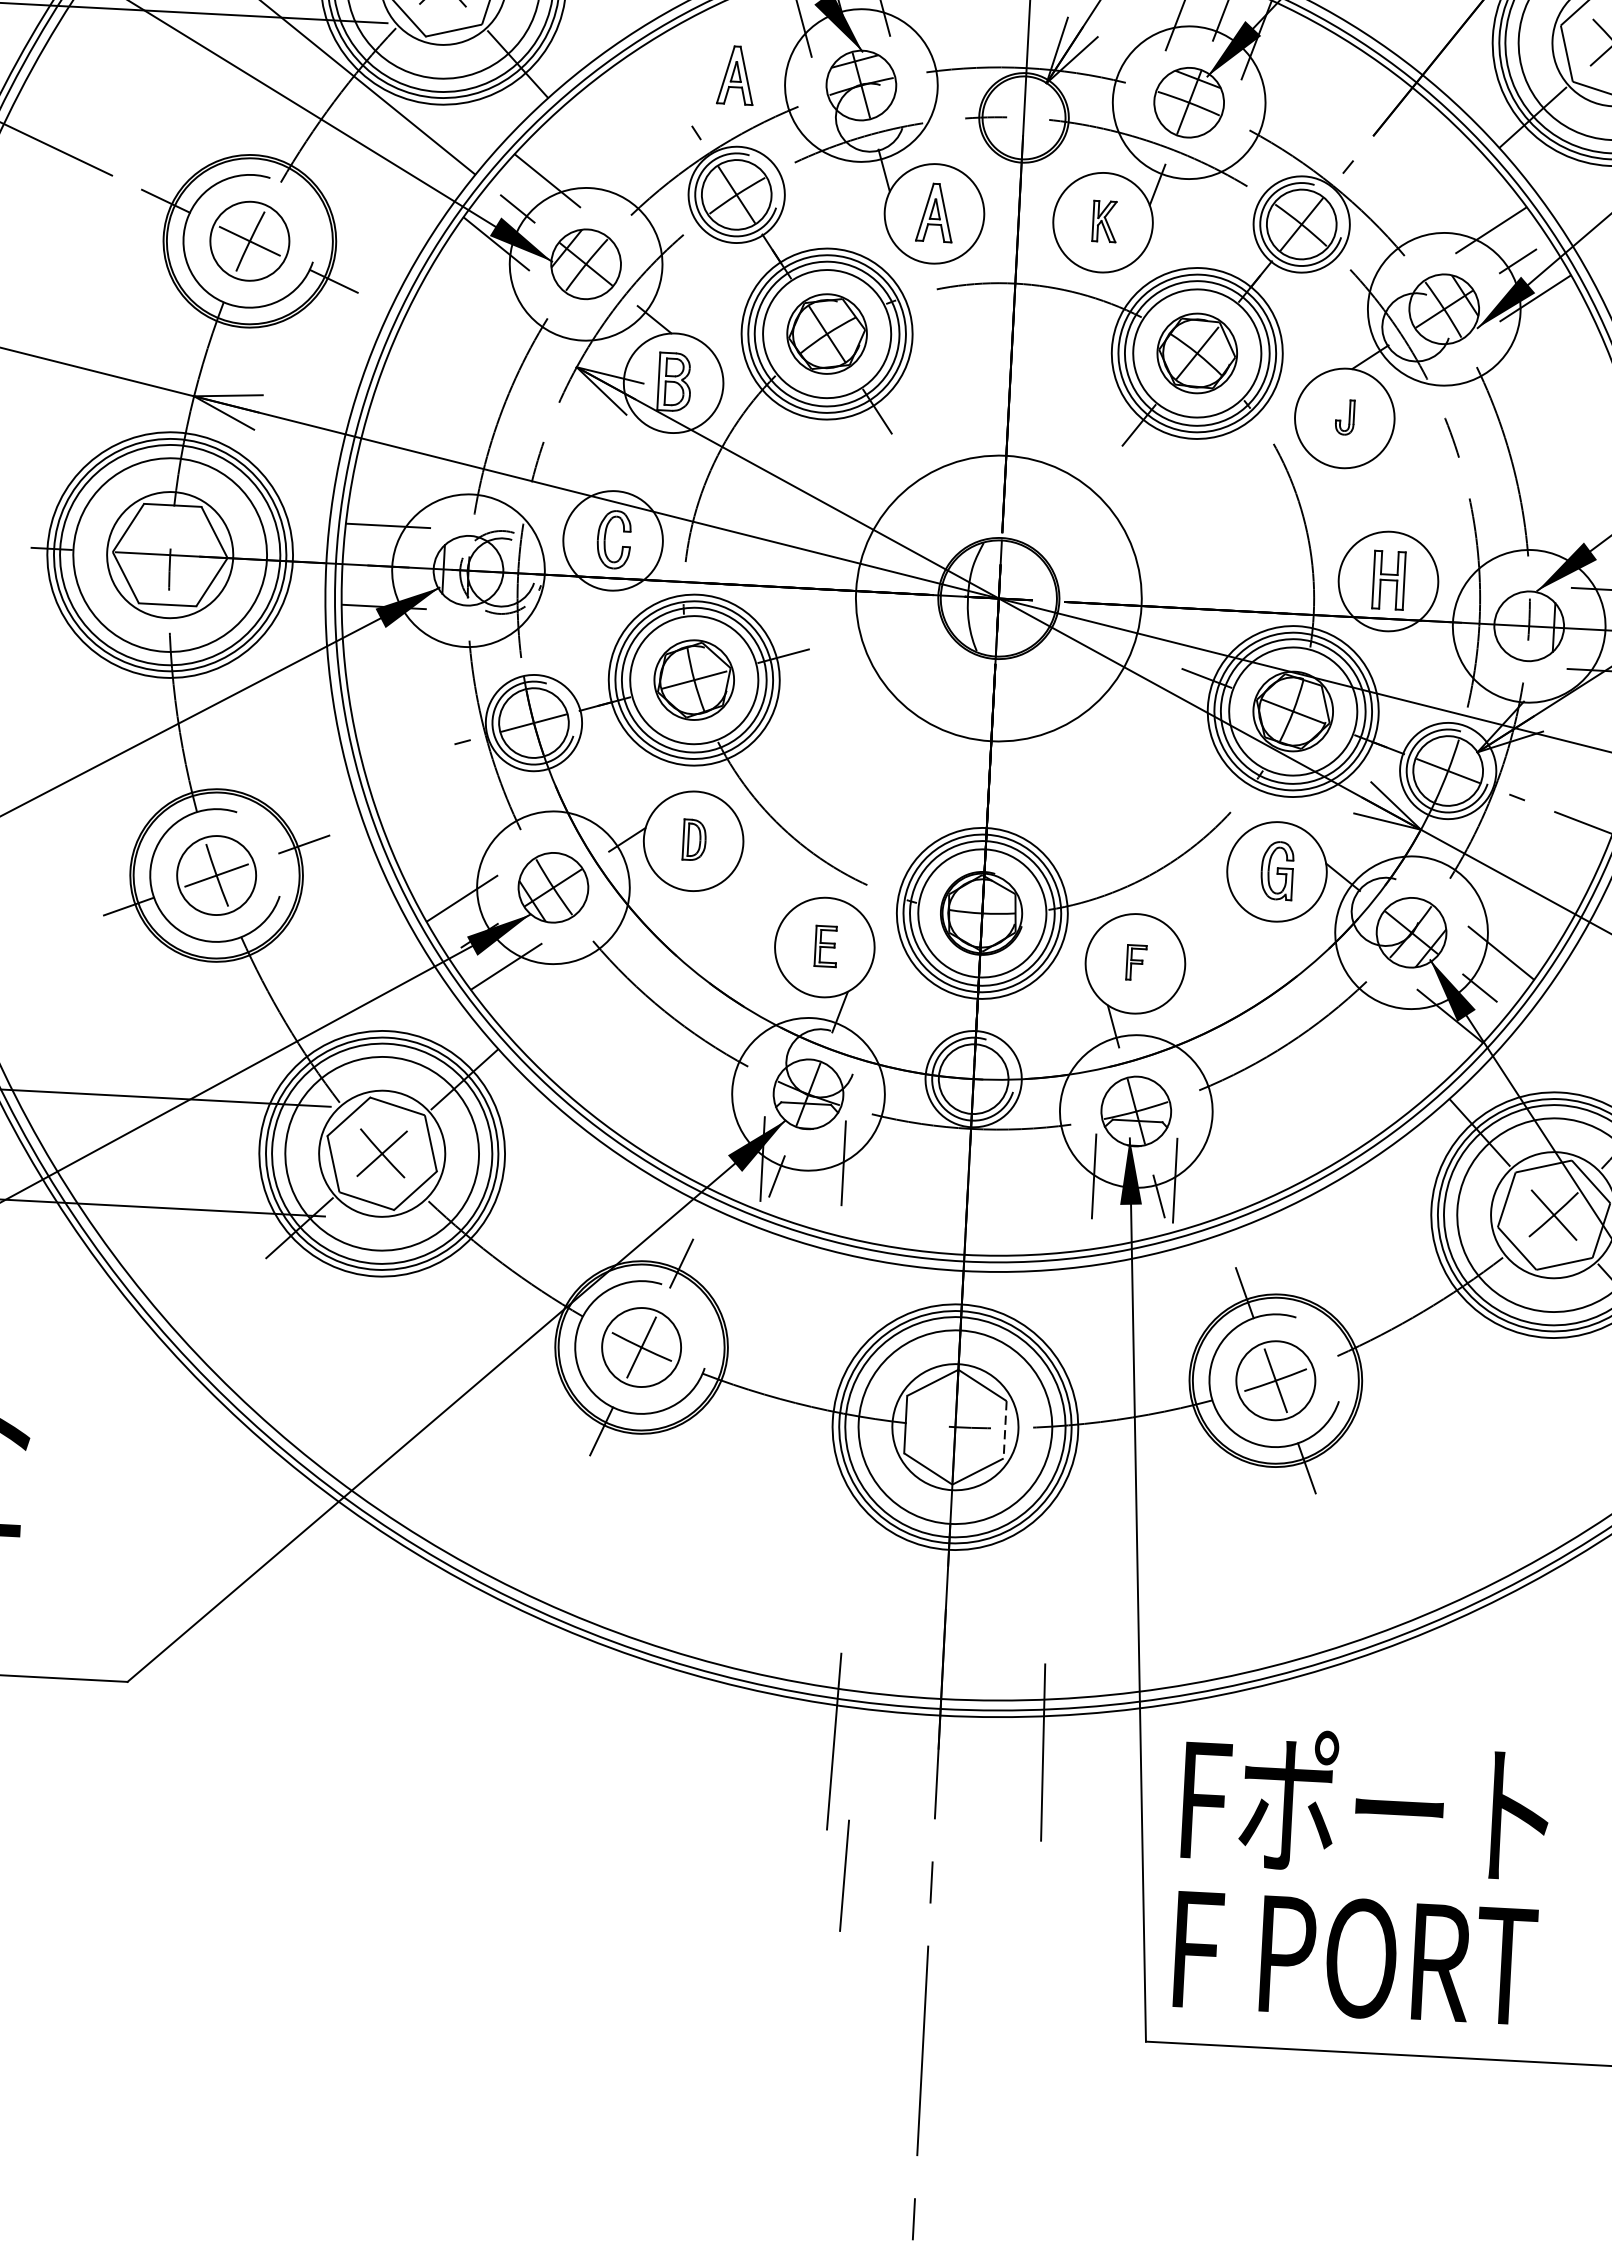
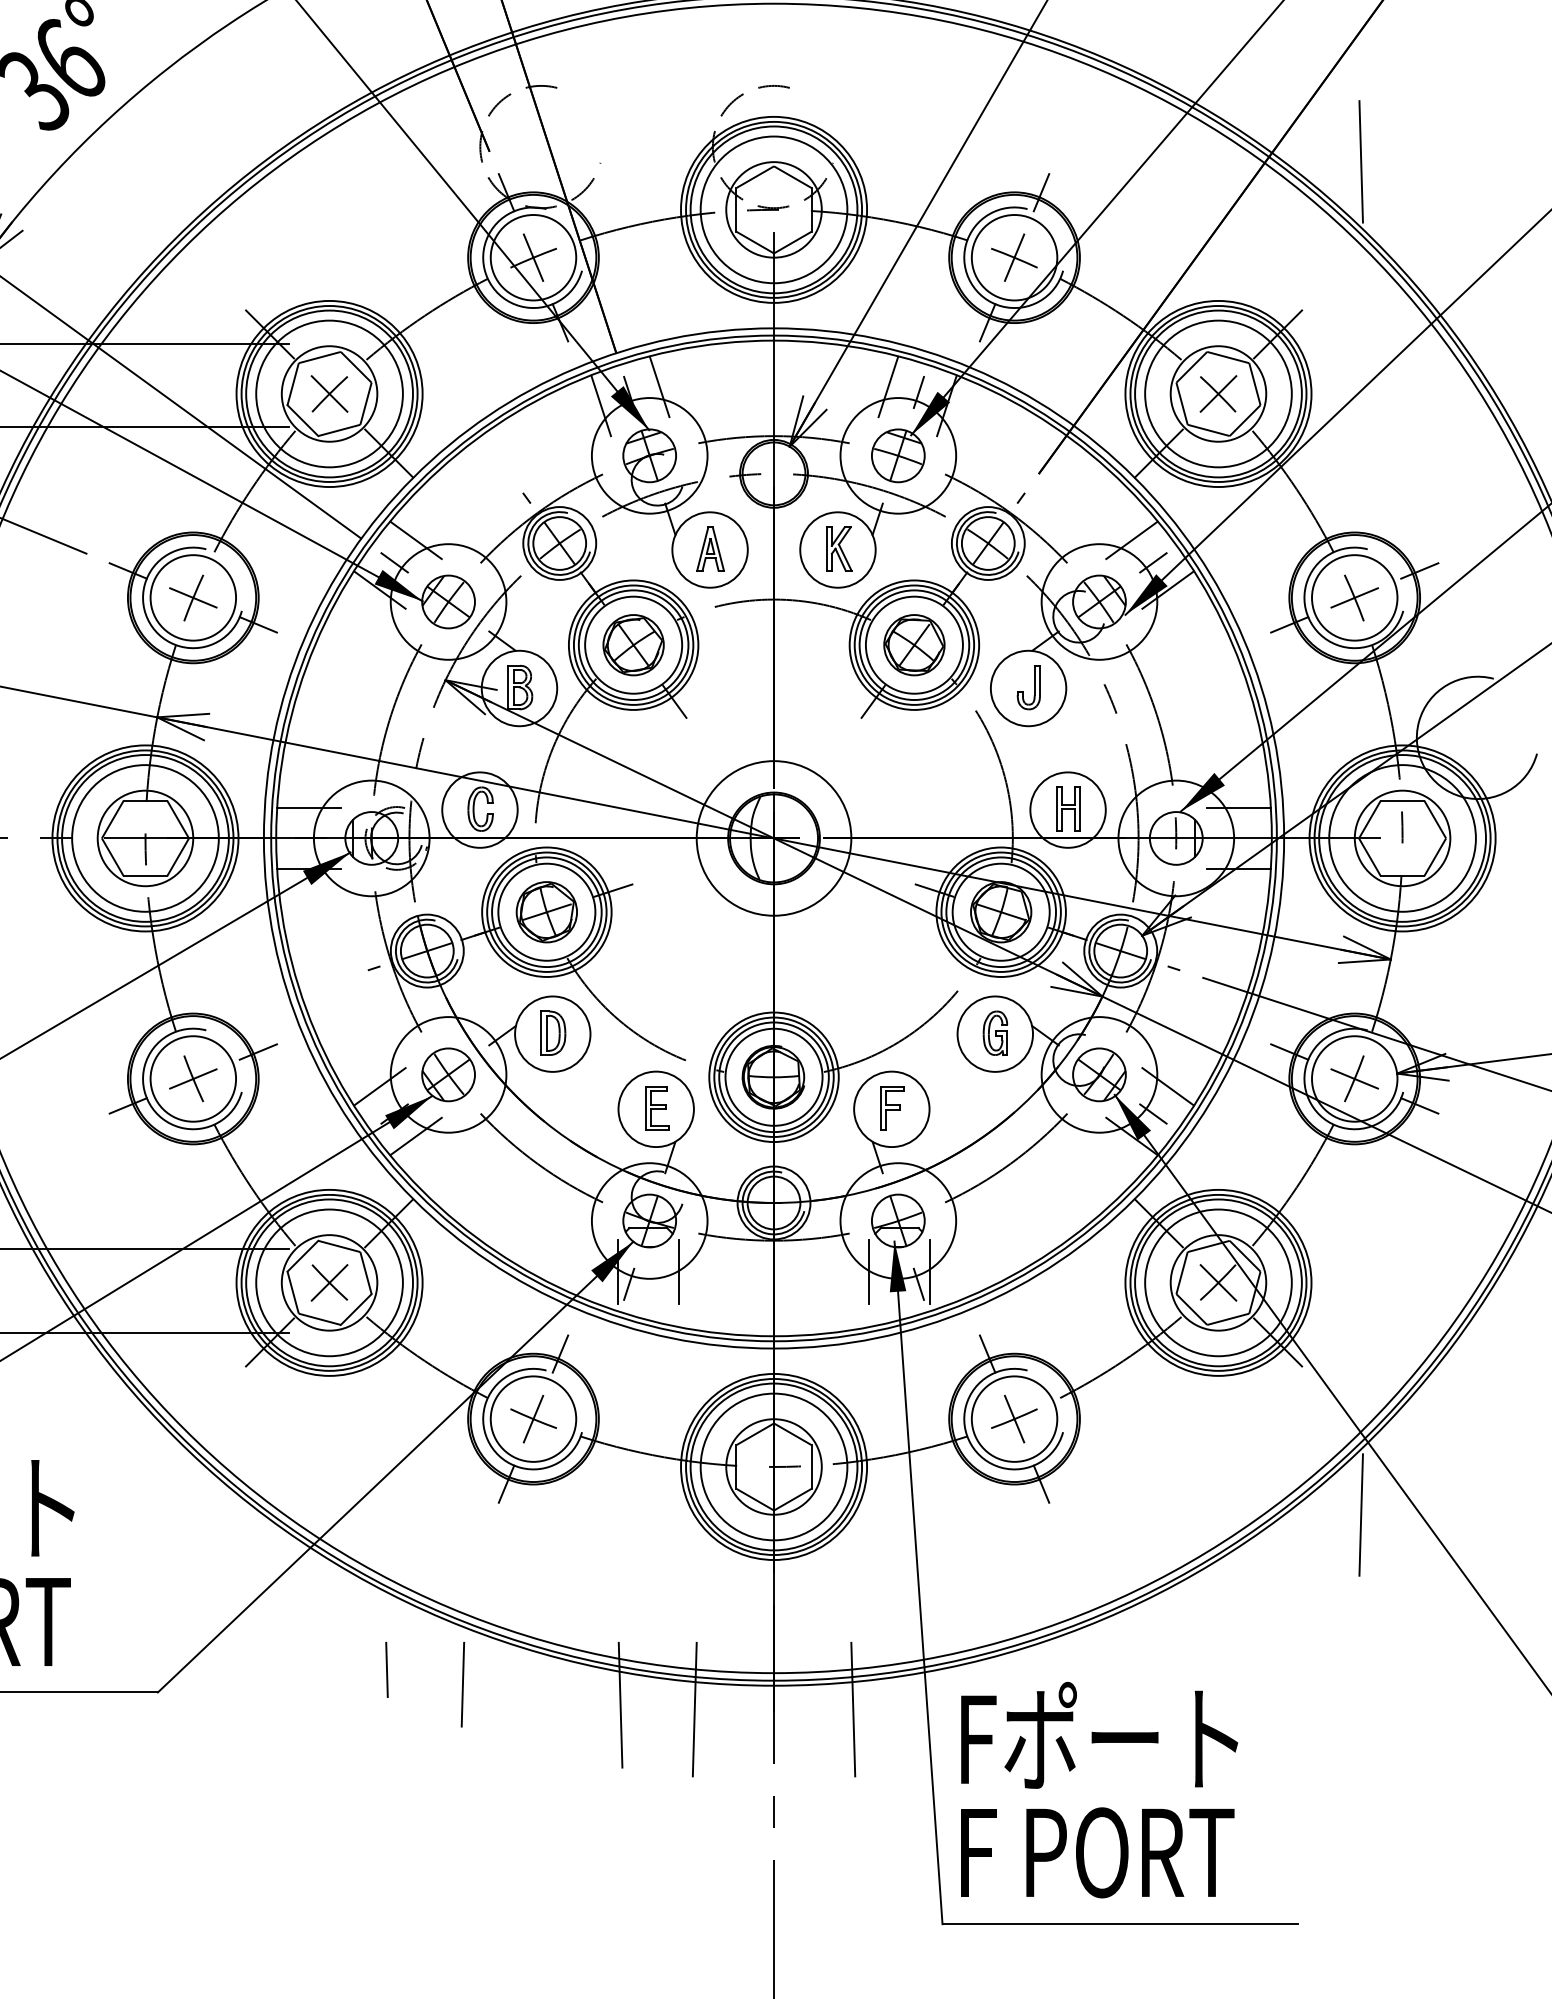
part: (736, 74) -> (554, 452), removed
part: (1105, 220) -> (839, 548), size x1.43
circle: (250, 240) -> (193, 597), size x1.43
part: (1344, 417) -> (1028, 687), size x1.67
circle: (998, 598) -> (773, 838), size x0.71
part: (694, 839) -> (553, 1032), size x1.43
circle: (216, 874) -> (193, 1078), size x1.43
part: (826, 946) -> (657, 1108), size x1.43
part: (1136, 962) -> (892, 1108), size x1.67
circle: (641, 1346) -> (533, 1418), size x1.43
circle: (1275, 1379) -> (1014, 1418), size x1.43
line: (1004, 1429) -> (811, 1466), dashed -> solid
line: (430, 1667) -> (386, 1669), added
line: (736, 1729) -> (620, 1704), added
line: (843, 1875) -> (462, 1684), moved

